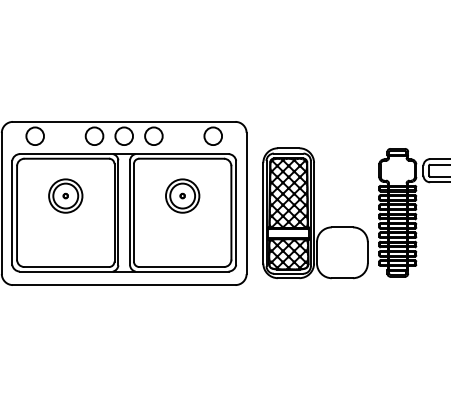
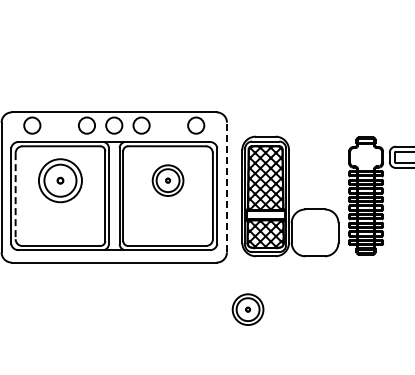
part: (65, 195) -> (60, 180), size x1.4
line: (246, 203) -> (226, 187), solid -> dashed
line: (16, 213) -> (15, 196), solid -> dashed
part: (268, 336) -> (247, 309), added

